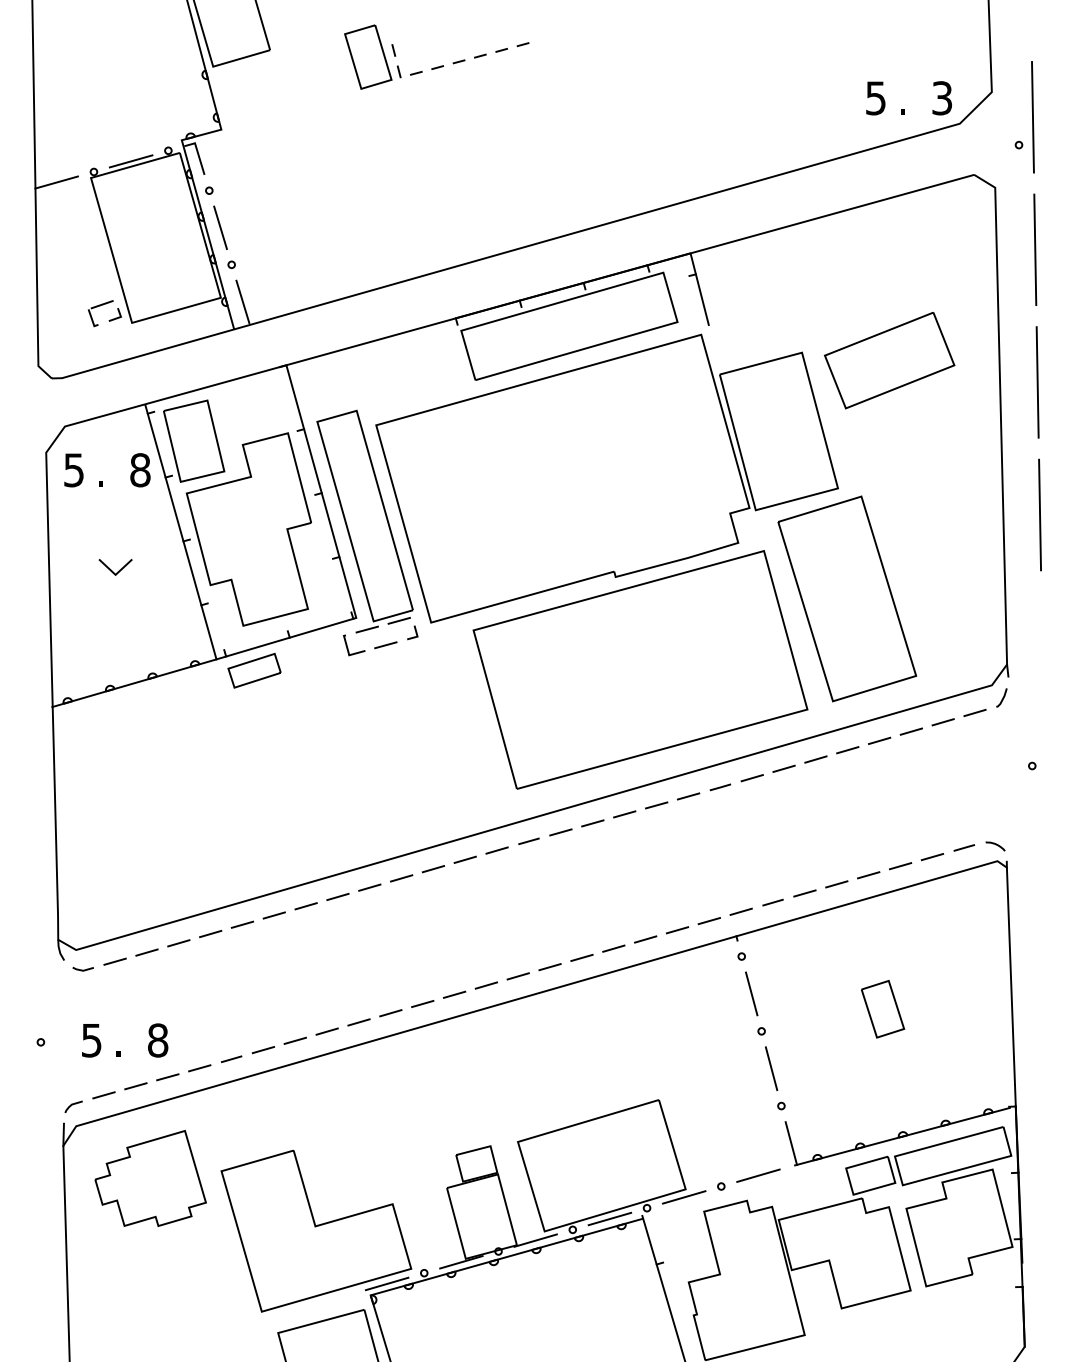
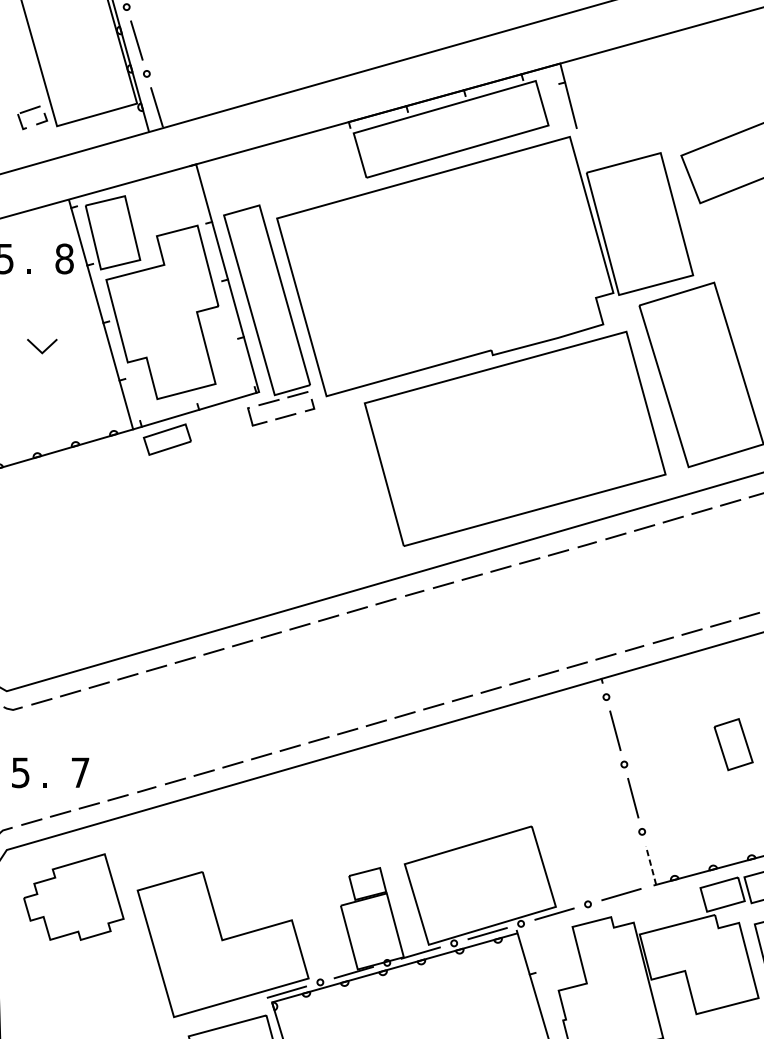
text: (158, 1040) -> (80, 772), 8 -> 7
line: (791, 1143) -> (651, 865), solid -> dashed

